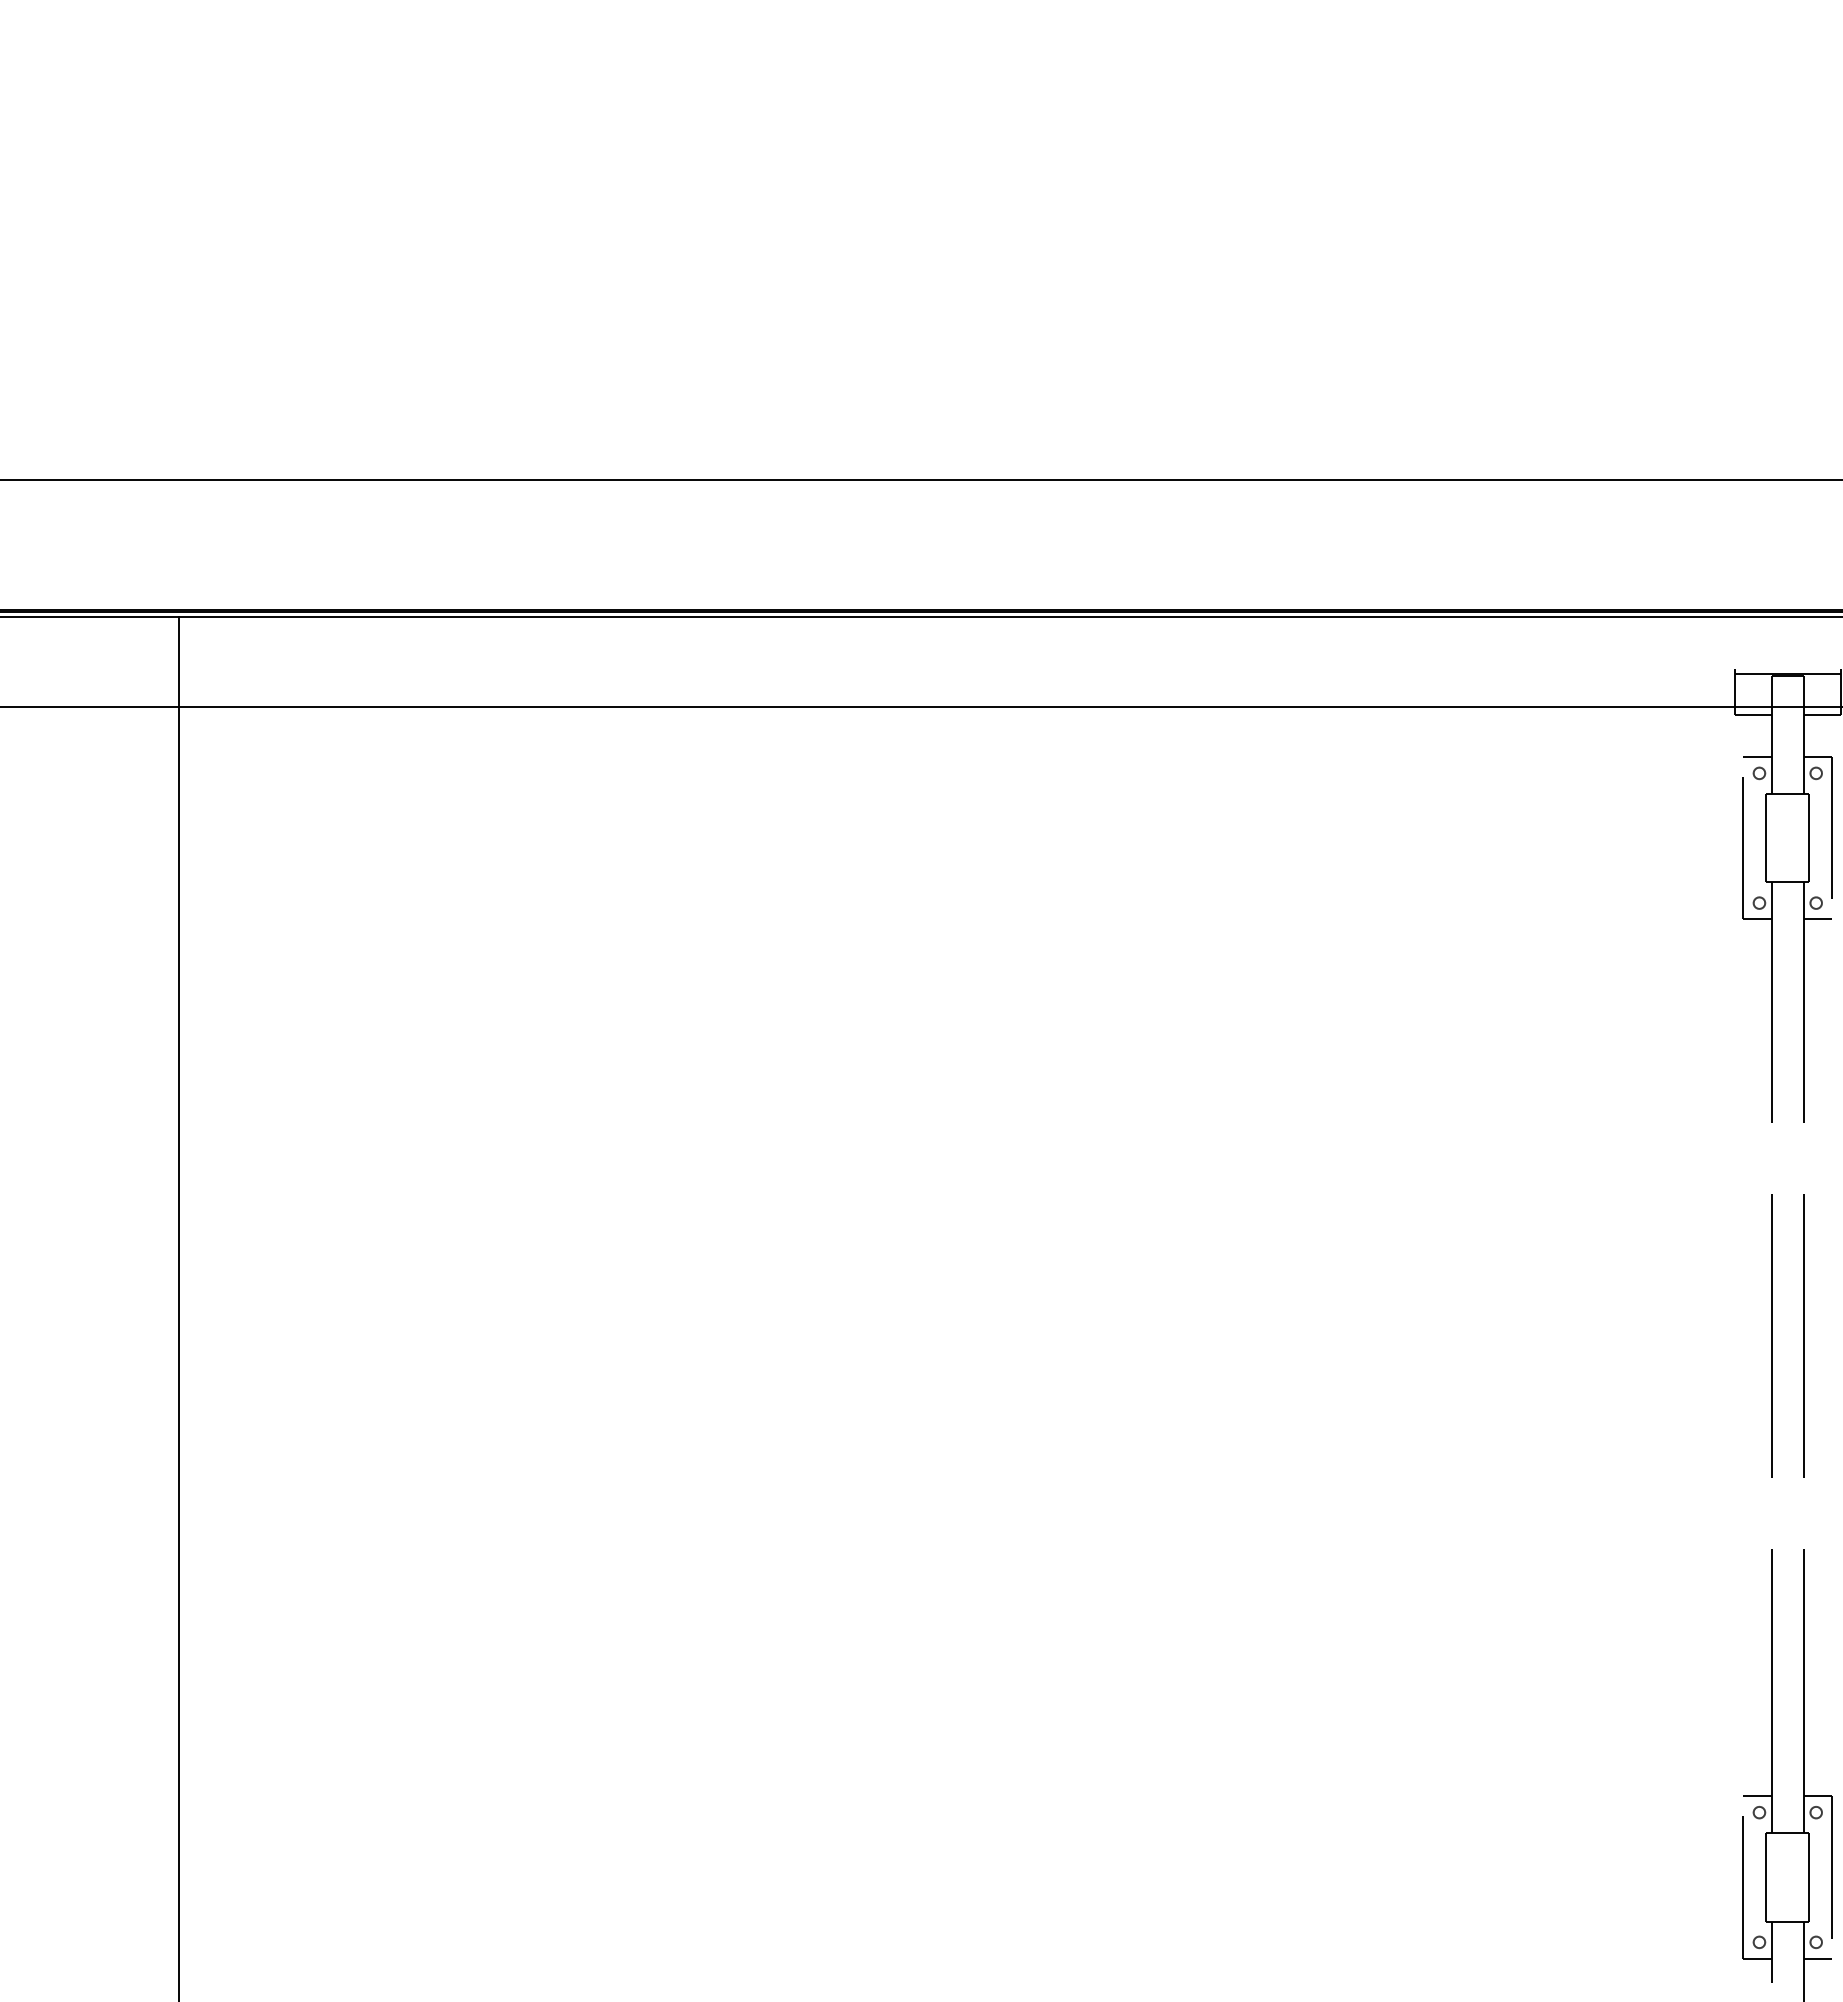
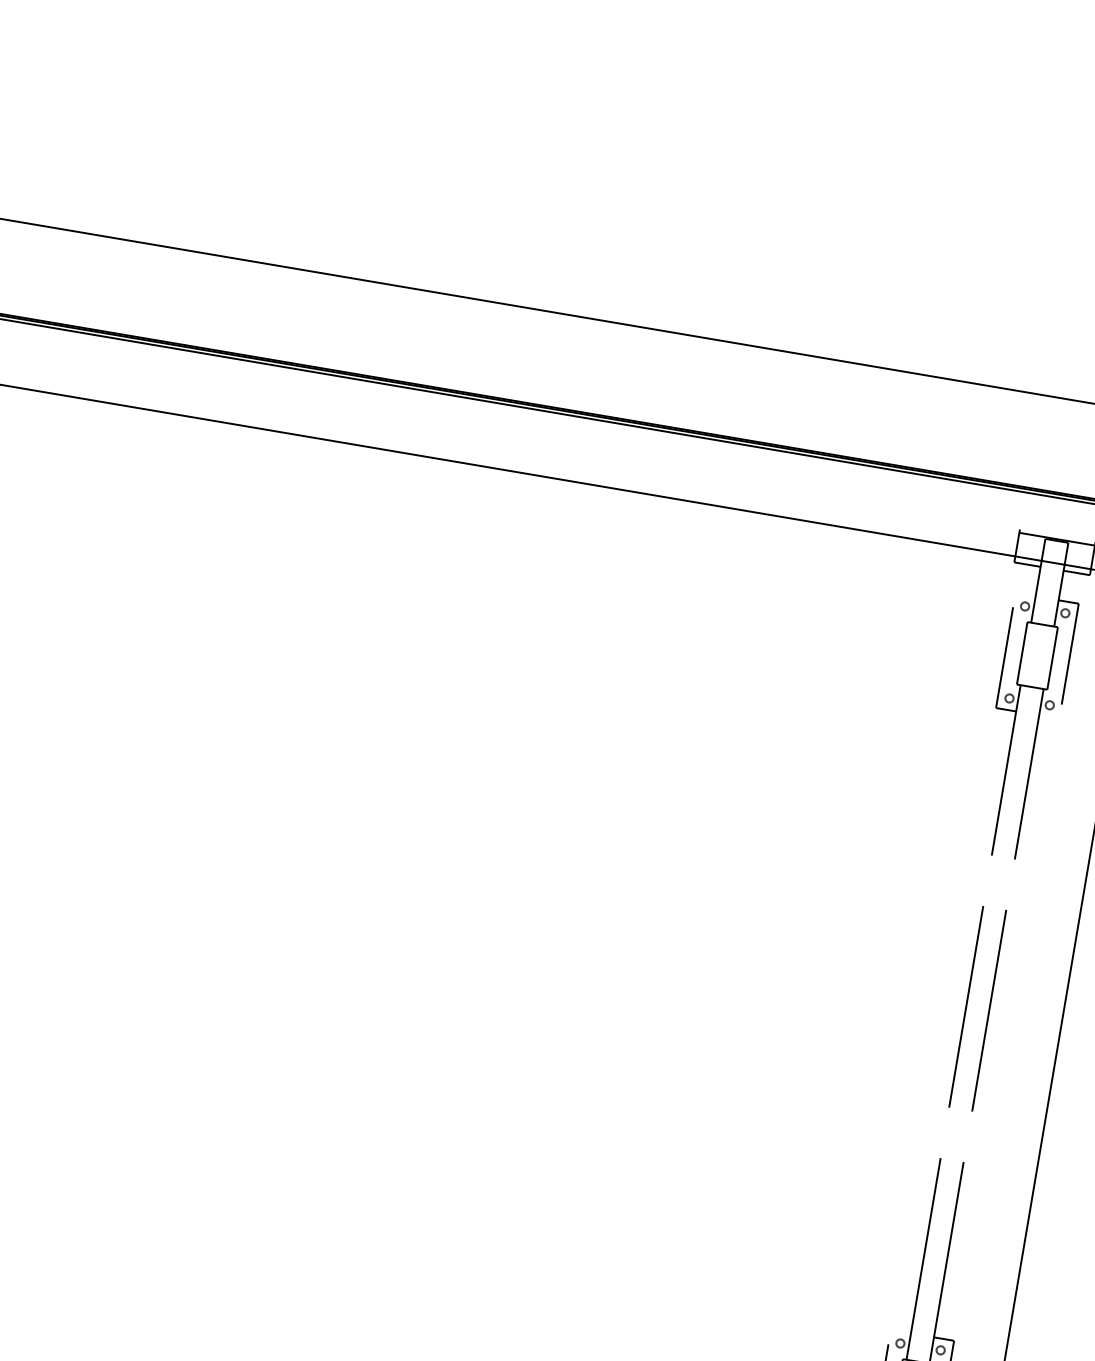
line: (1757, 757) -> (1025, 594), removed
line: (1818, 919) -> (1049, 717), removed
line: (1757, 1796) -> (900, 1331), removed

